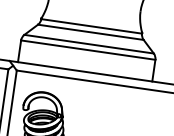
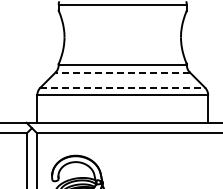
line: (90, 32) -> (122, 72), solid -> dashed
line: (89, 44) -> (123, 87), solid -> dashed

